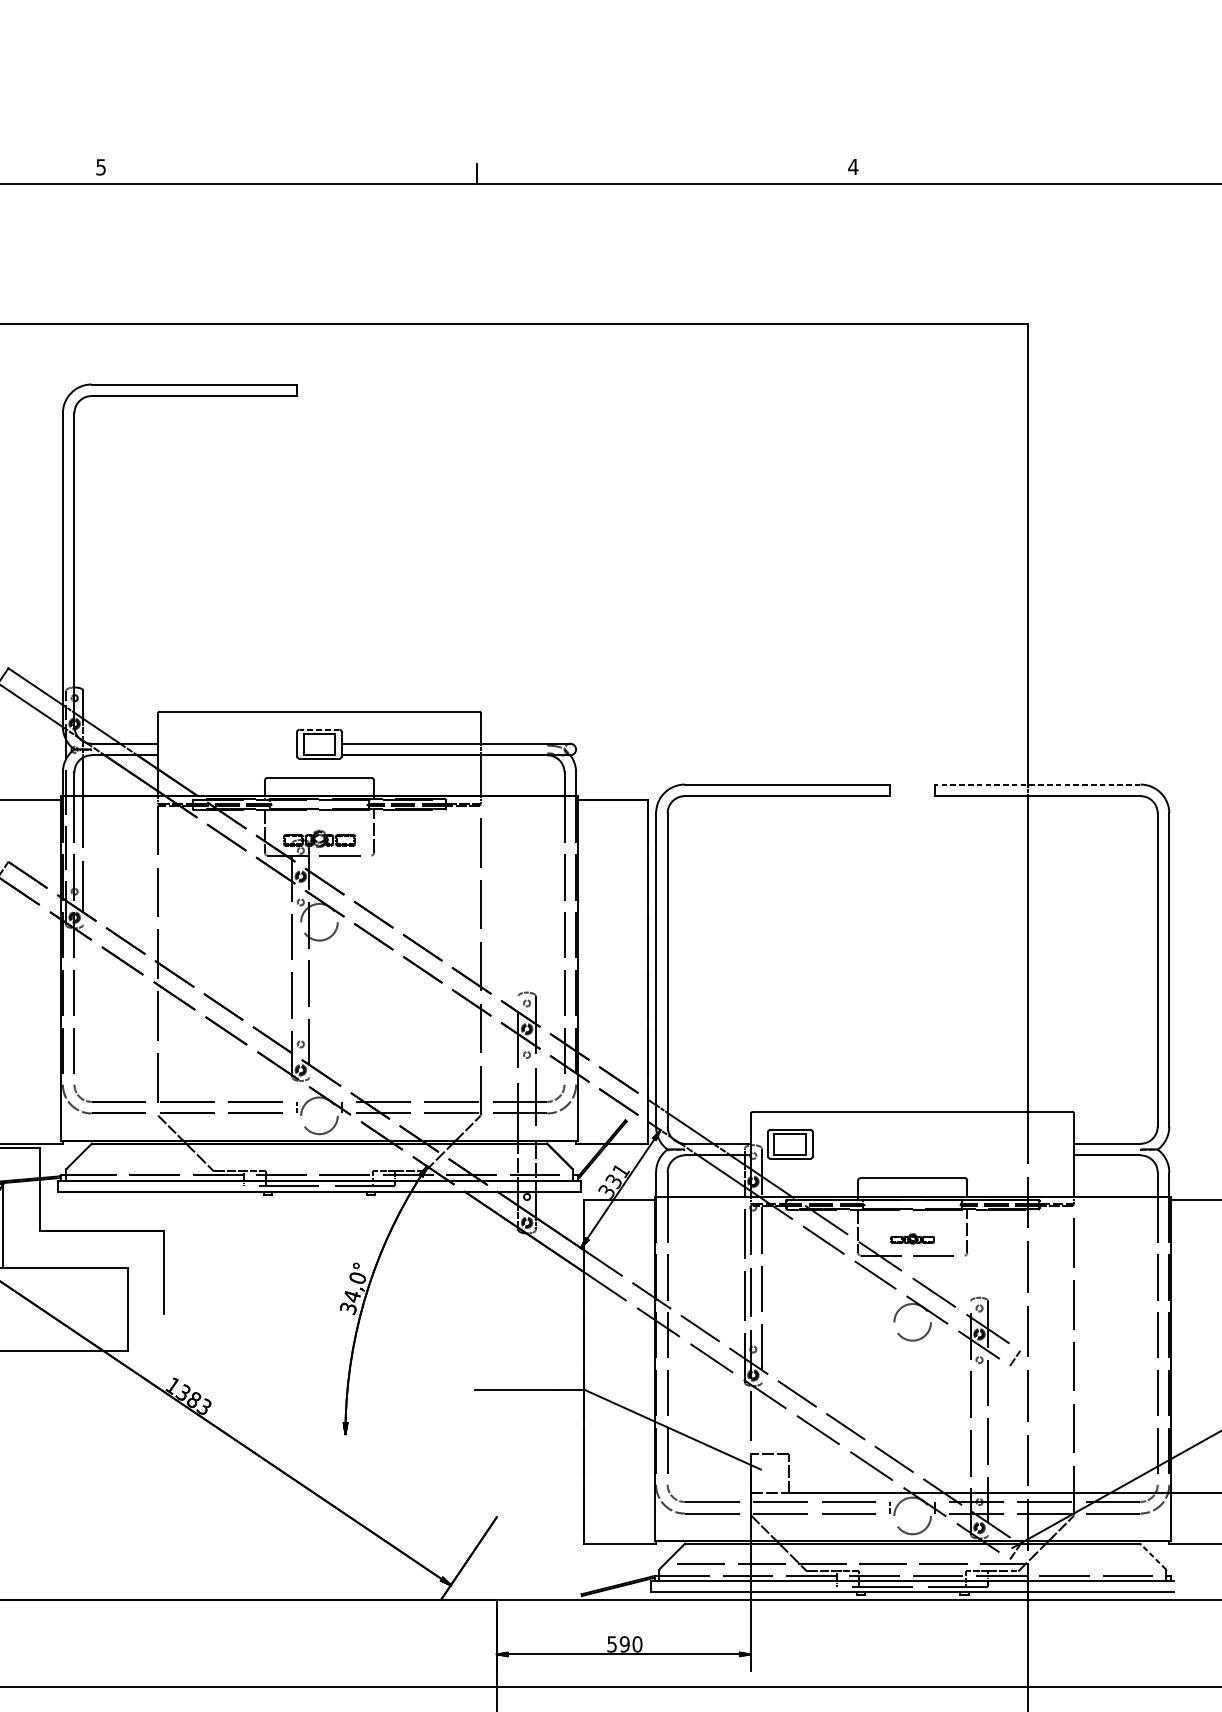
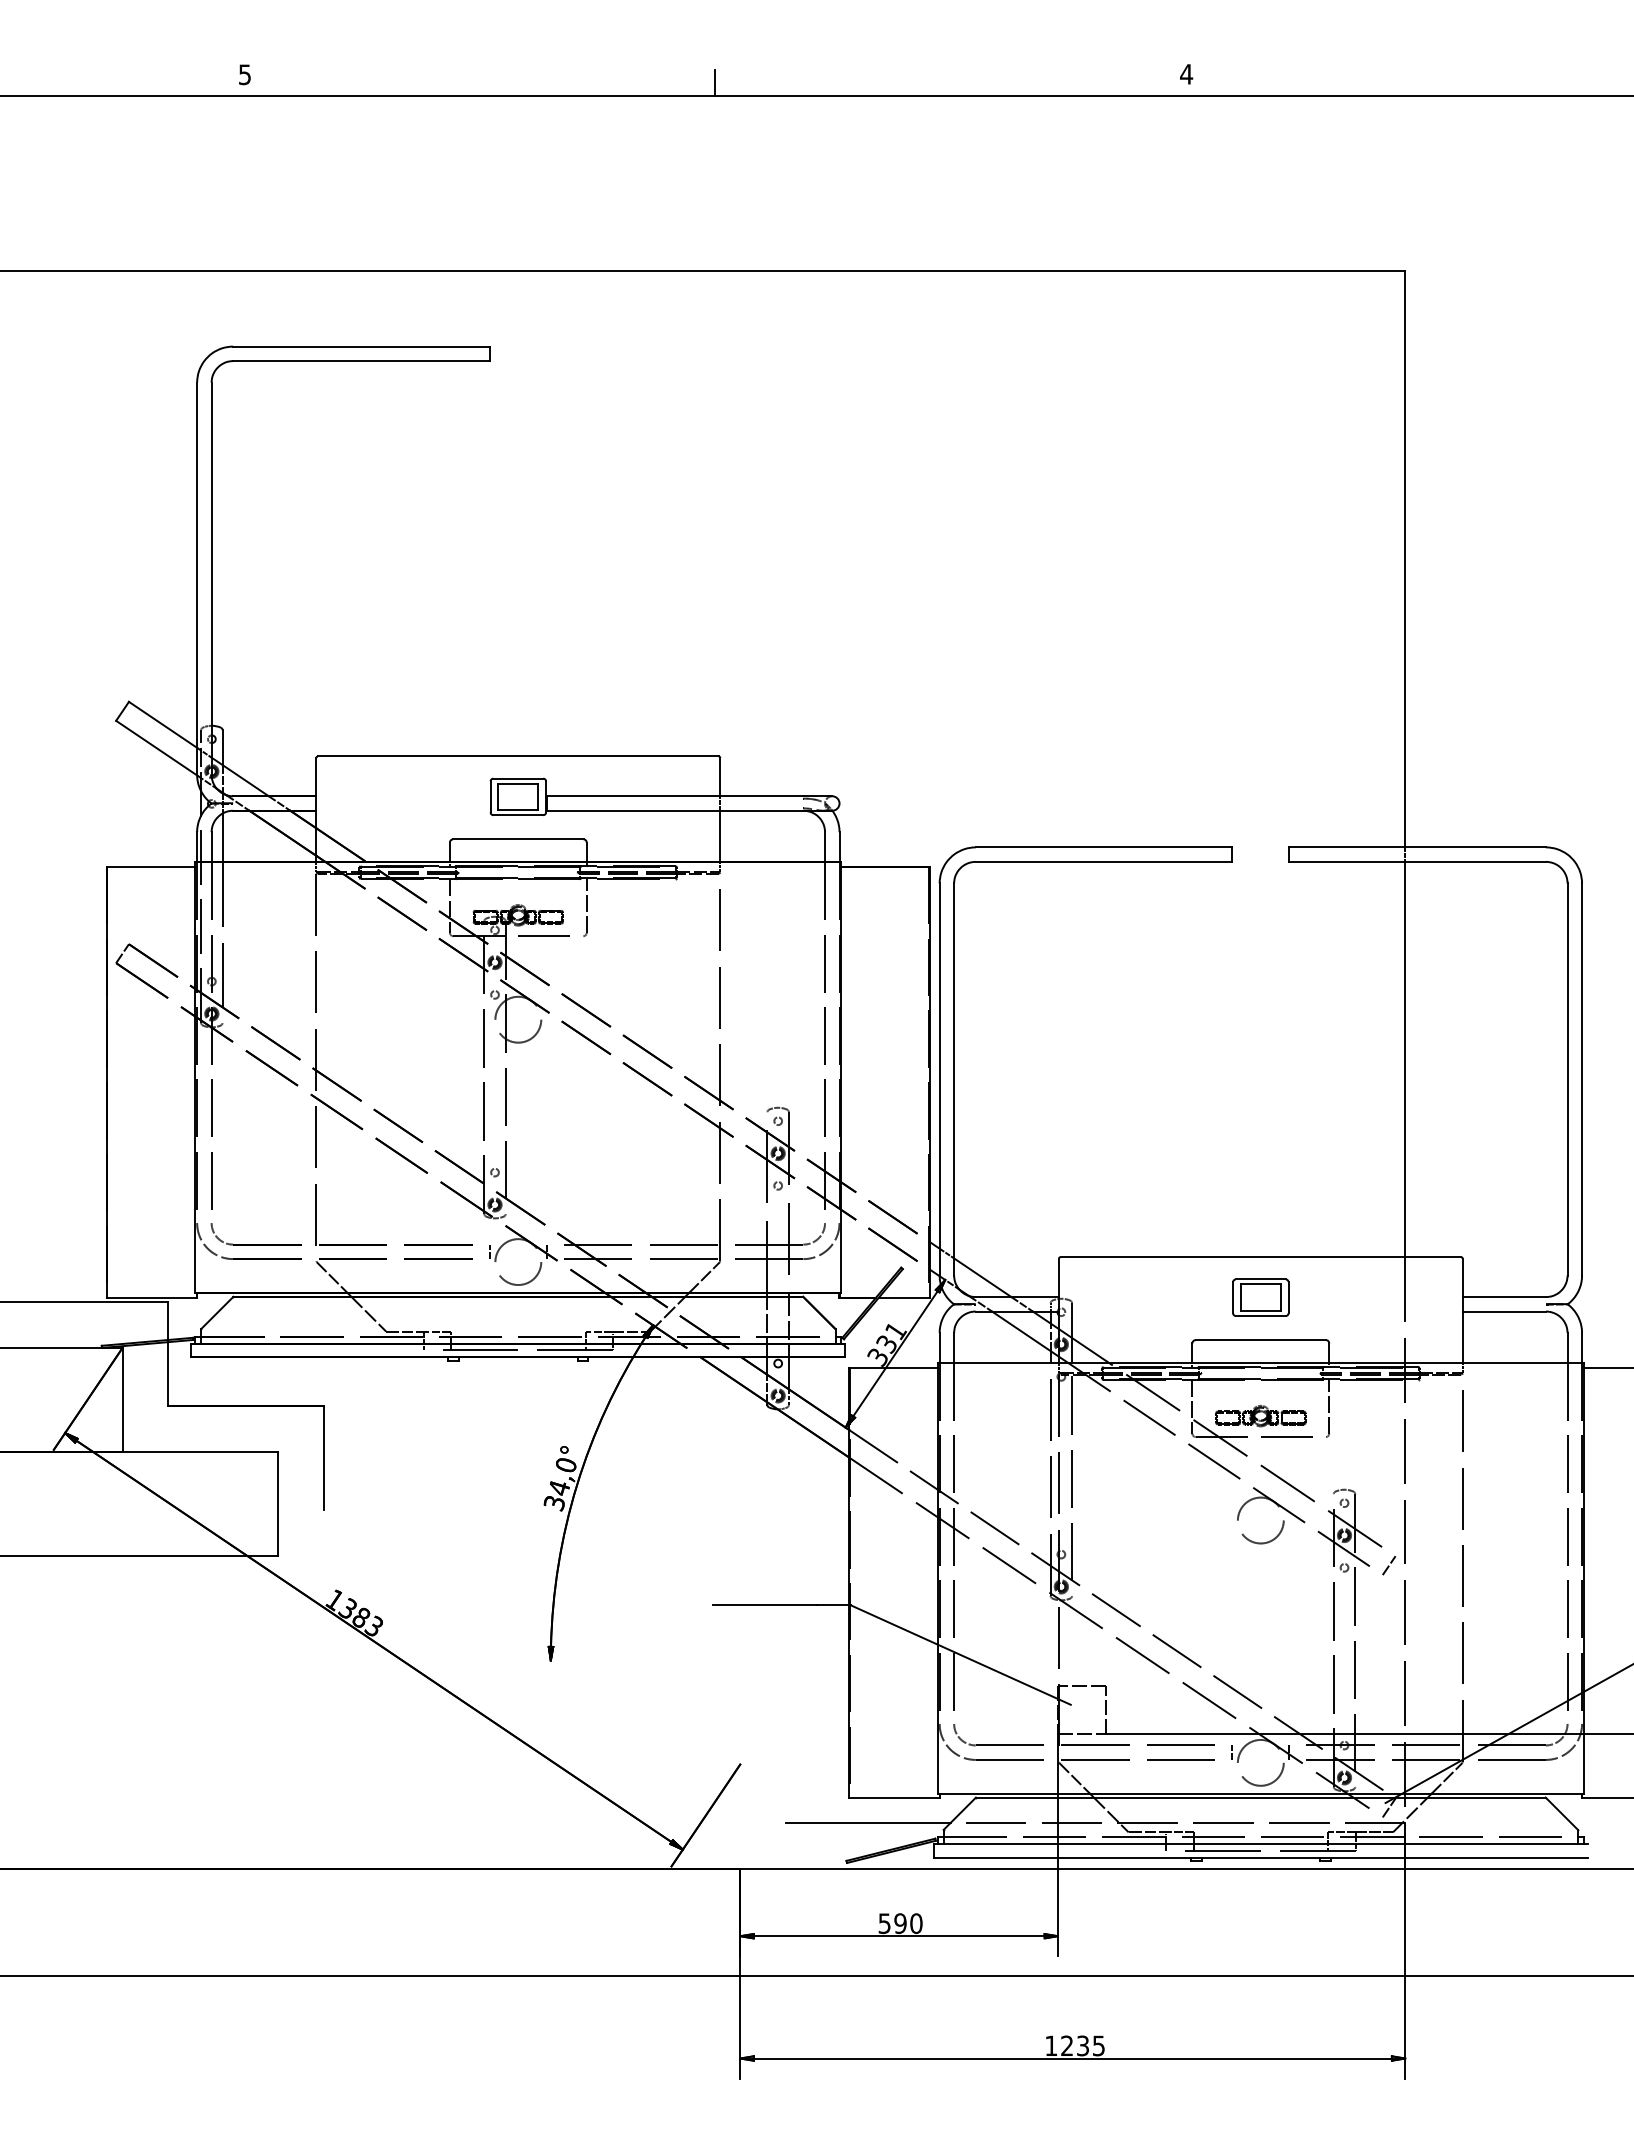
line: (319, 729) -> (518, 778), dashed -> solid
line: (1037, 784) -> (1417, 847), dashed -> solid
part: (790, 1144) -> (1260, 1297), moved
part: (912, 1238) -> (1260, 1415), size x1.67
line: (1152, 1556) -> (1561, 1813), dashed -> solid
line: (599, 1563) -> (868, 1822), added

